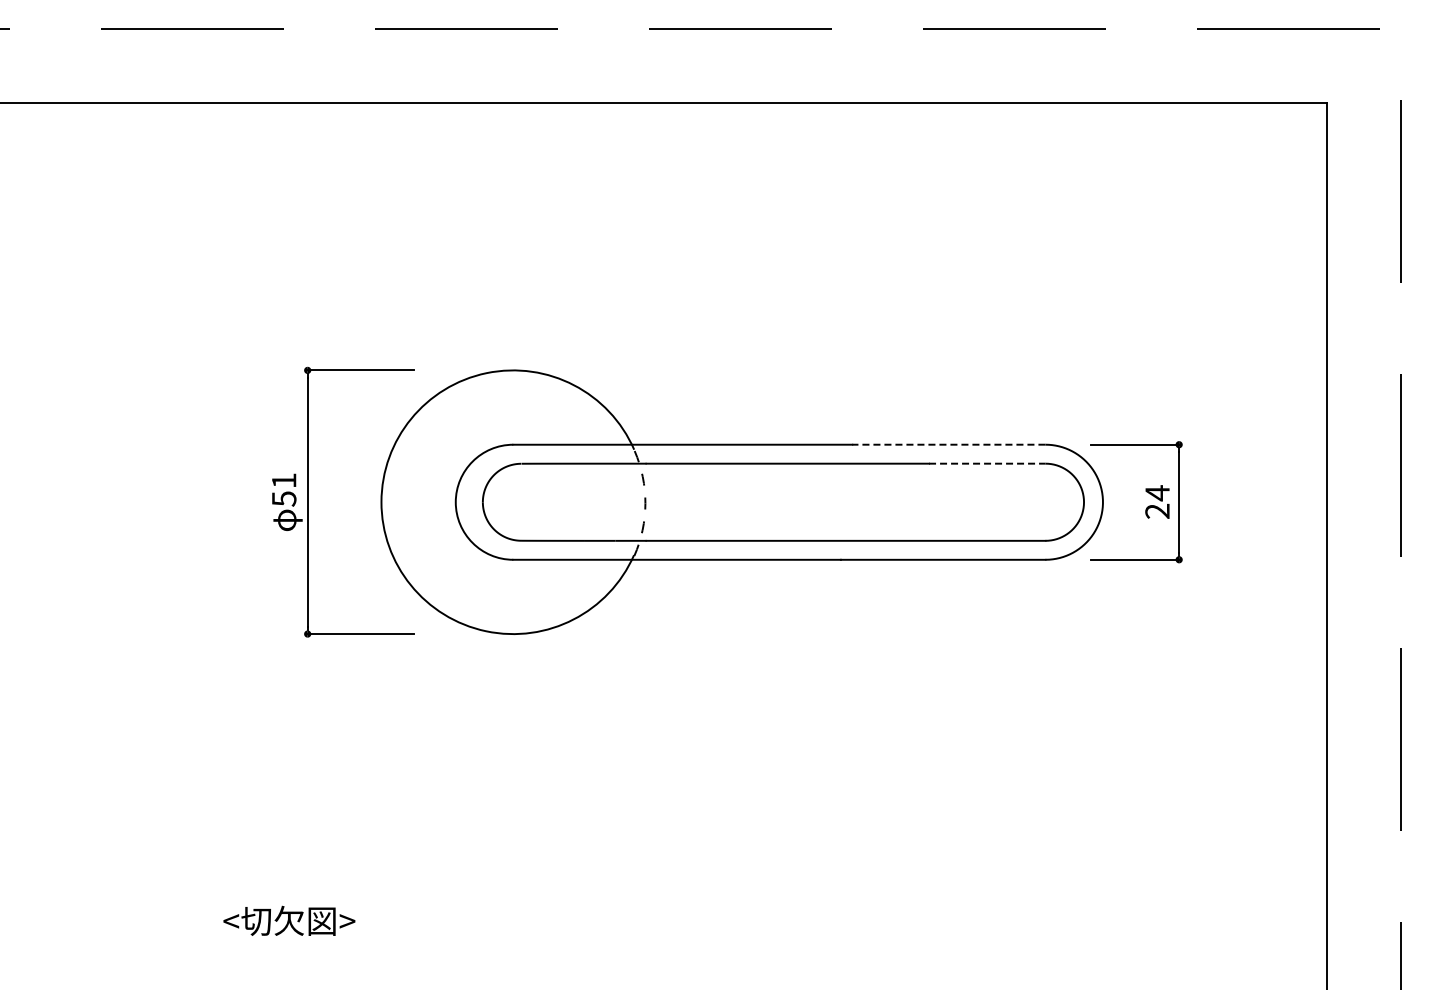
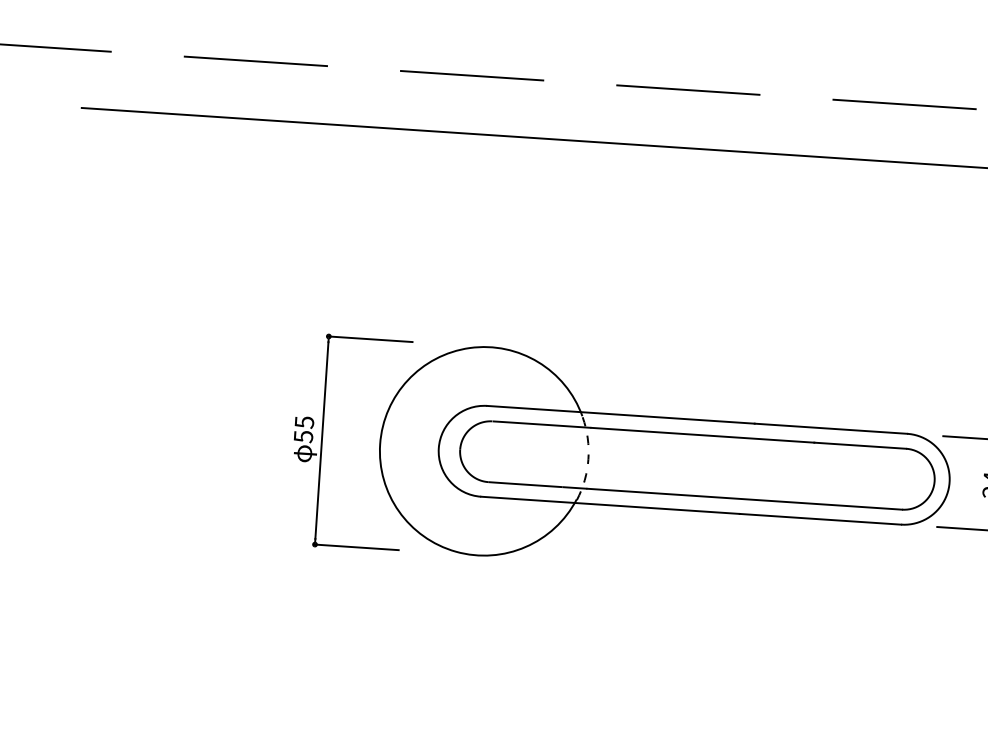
line: (948, 444) -> (830, 428), dashed -> solid
line: (987, 463) -> (860, 445), dashed -> solid
text: (284, 480) -> (304, 422), 51 -> 55

